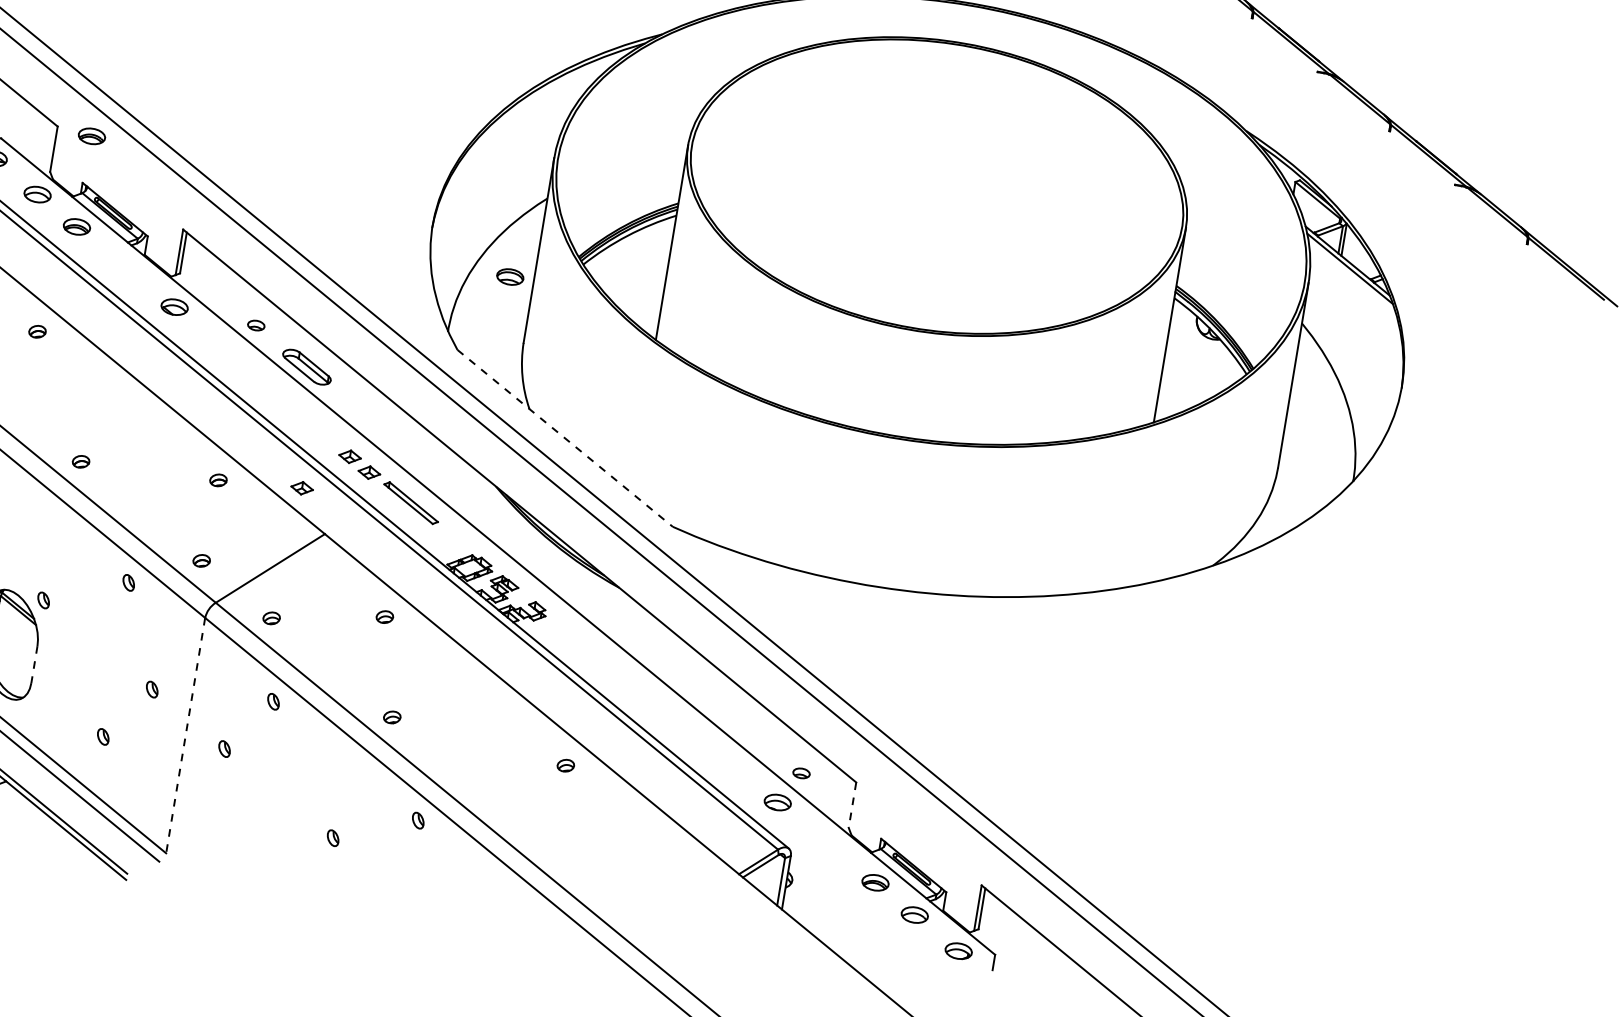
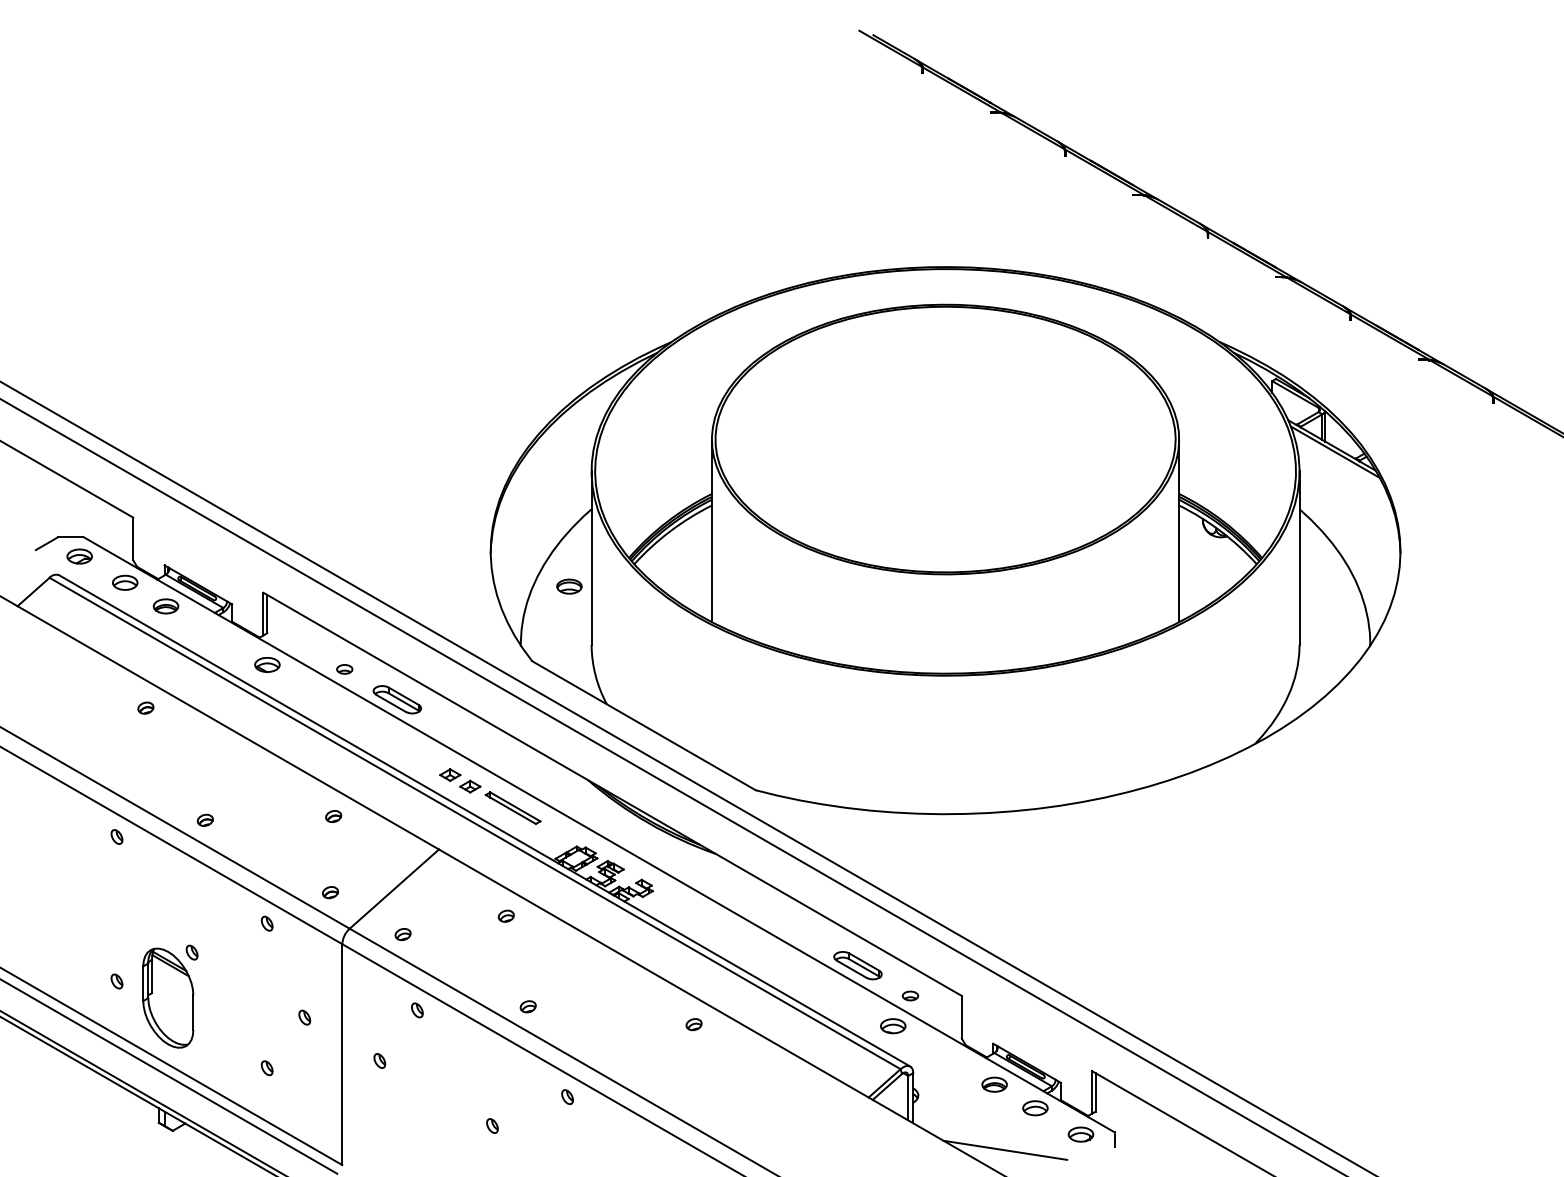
part: (91, 136) -> (165, 521), removed
line: (565, 438) -> (644, 725), dashed -> solid
part: (302, 487) -> (411, 810), removed
line: (34, 665) -> (193, 1013), dashed -> solid
part: (750, 731) -> (857, 965), added
line: (185, 736) -> (342, 1055), dashed -> solid
line: (852, 805) -> (961, 1017), dashed -> solid
line: (875, 953) -> (1005, 1149), added

